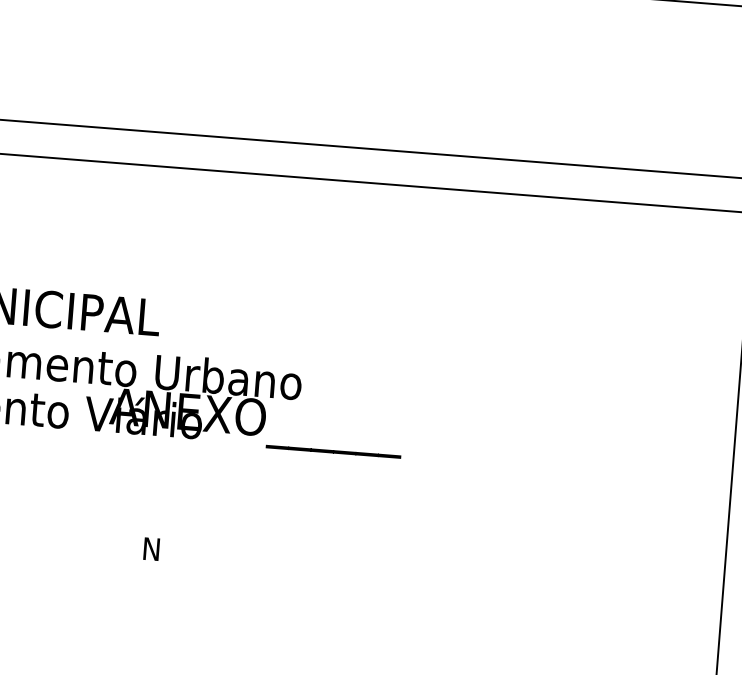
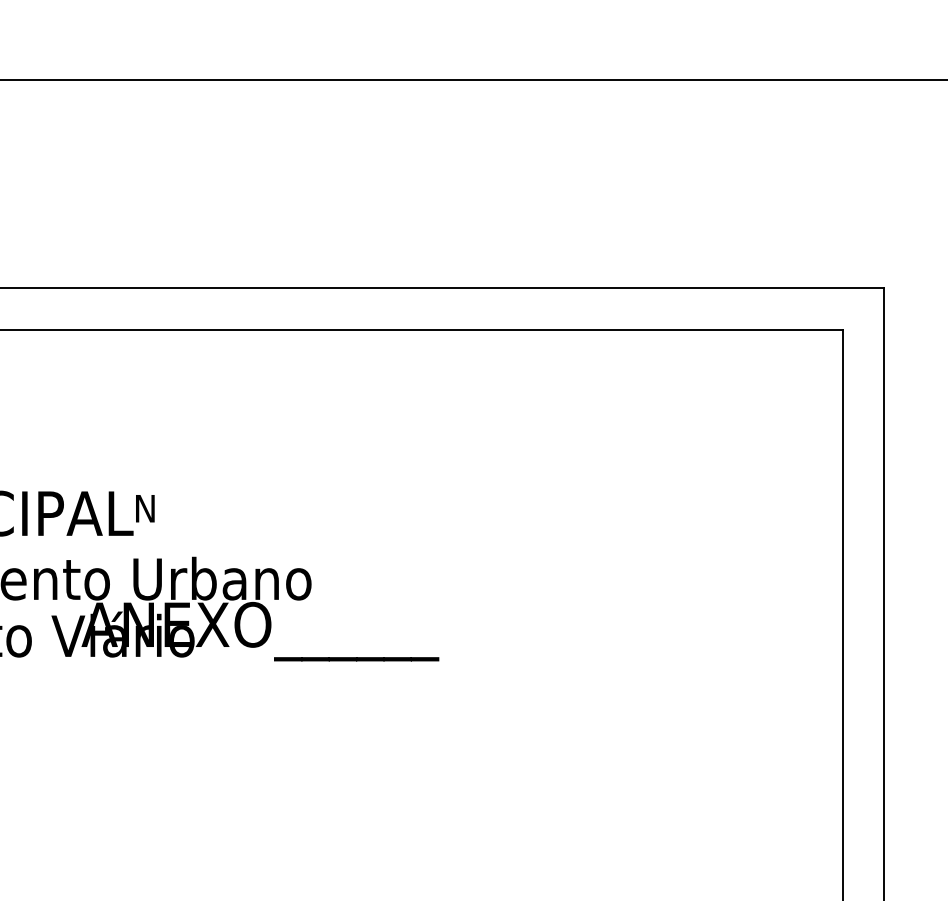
text: (151, 549) -> (145, 508), moved

